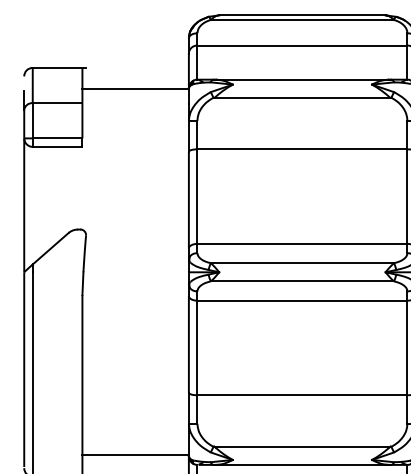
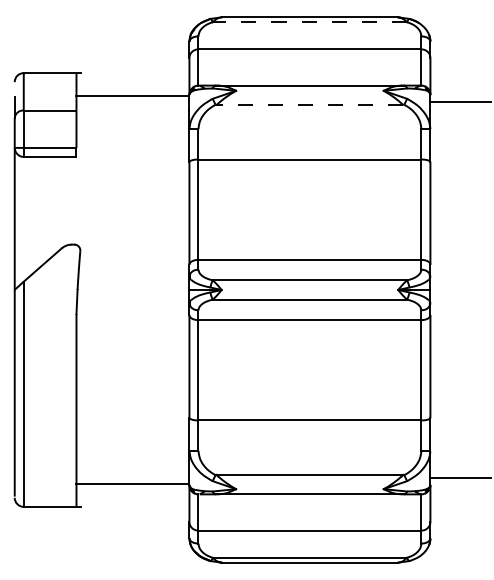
line: (302, 20) -> (309, 22), solid -> dashed
line: (302, 98) -> (309, 105), solid -> dashed

